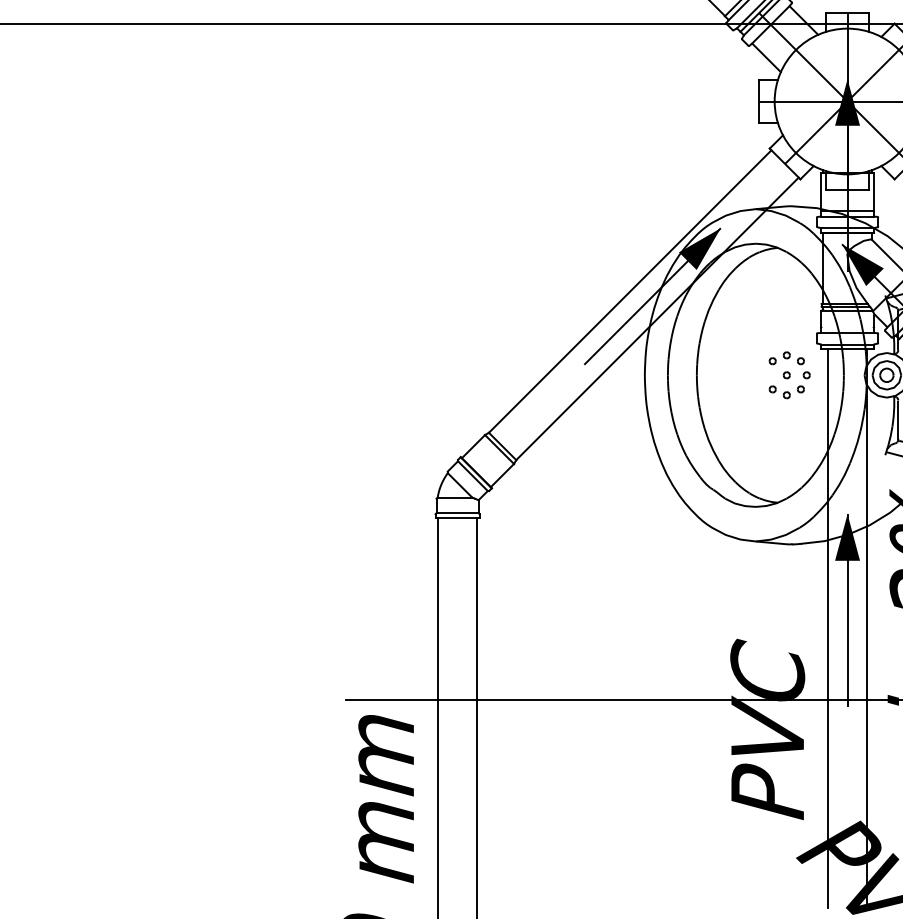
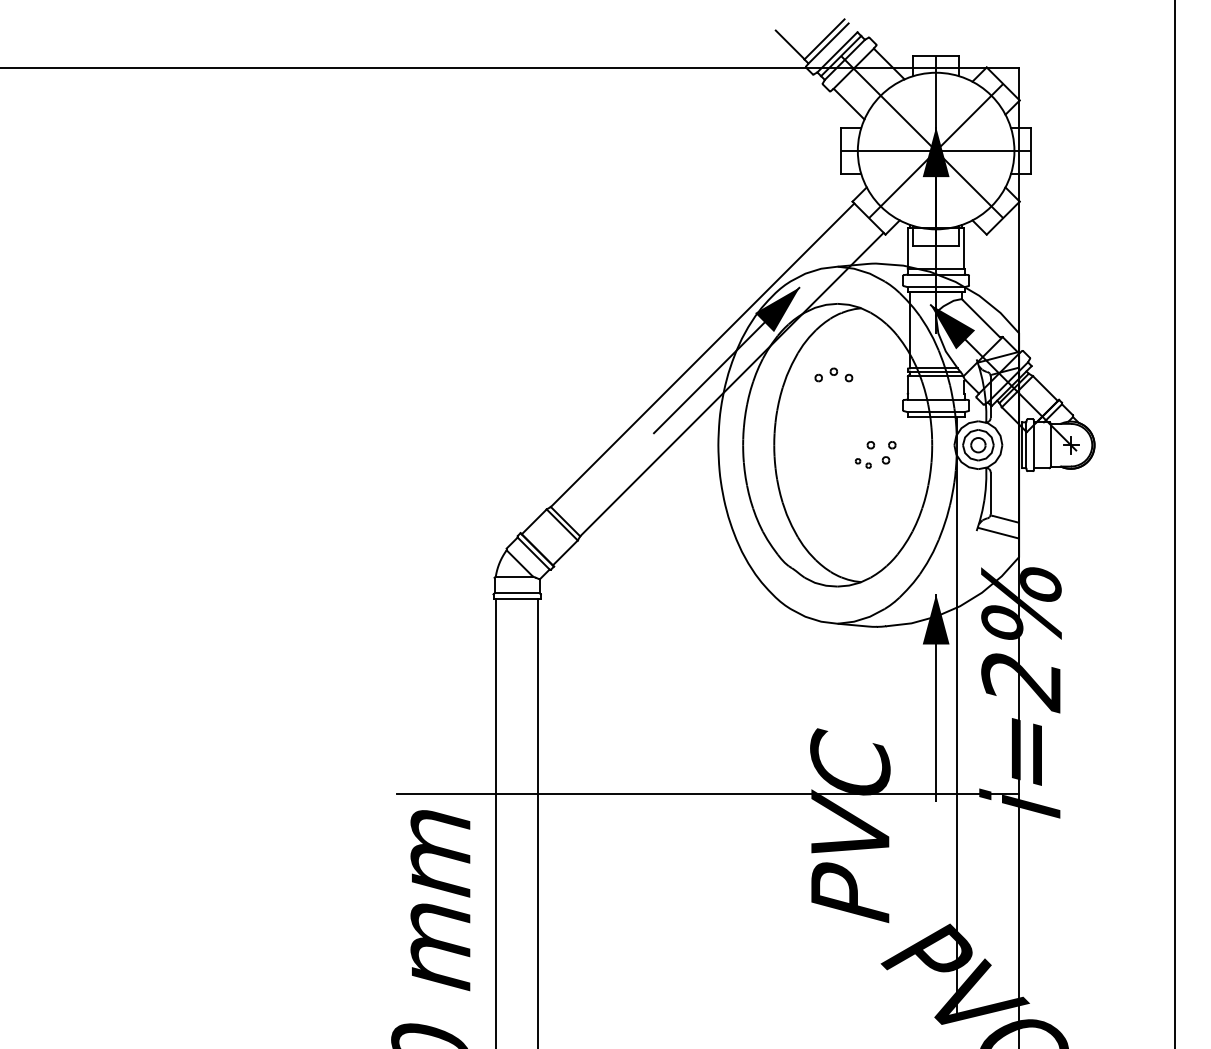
part: (786, 357) -> (833, 374), moved
part: (779, 392) -> (863, 463), size x0.7
line: (828, 628) -> (915, 717), removed

